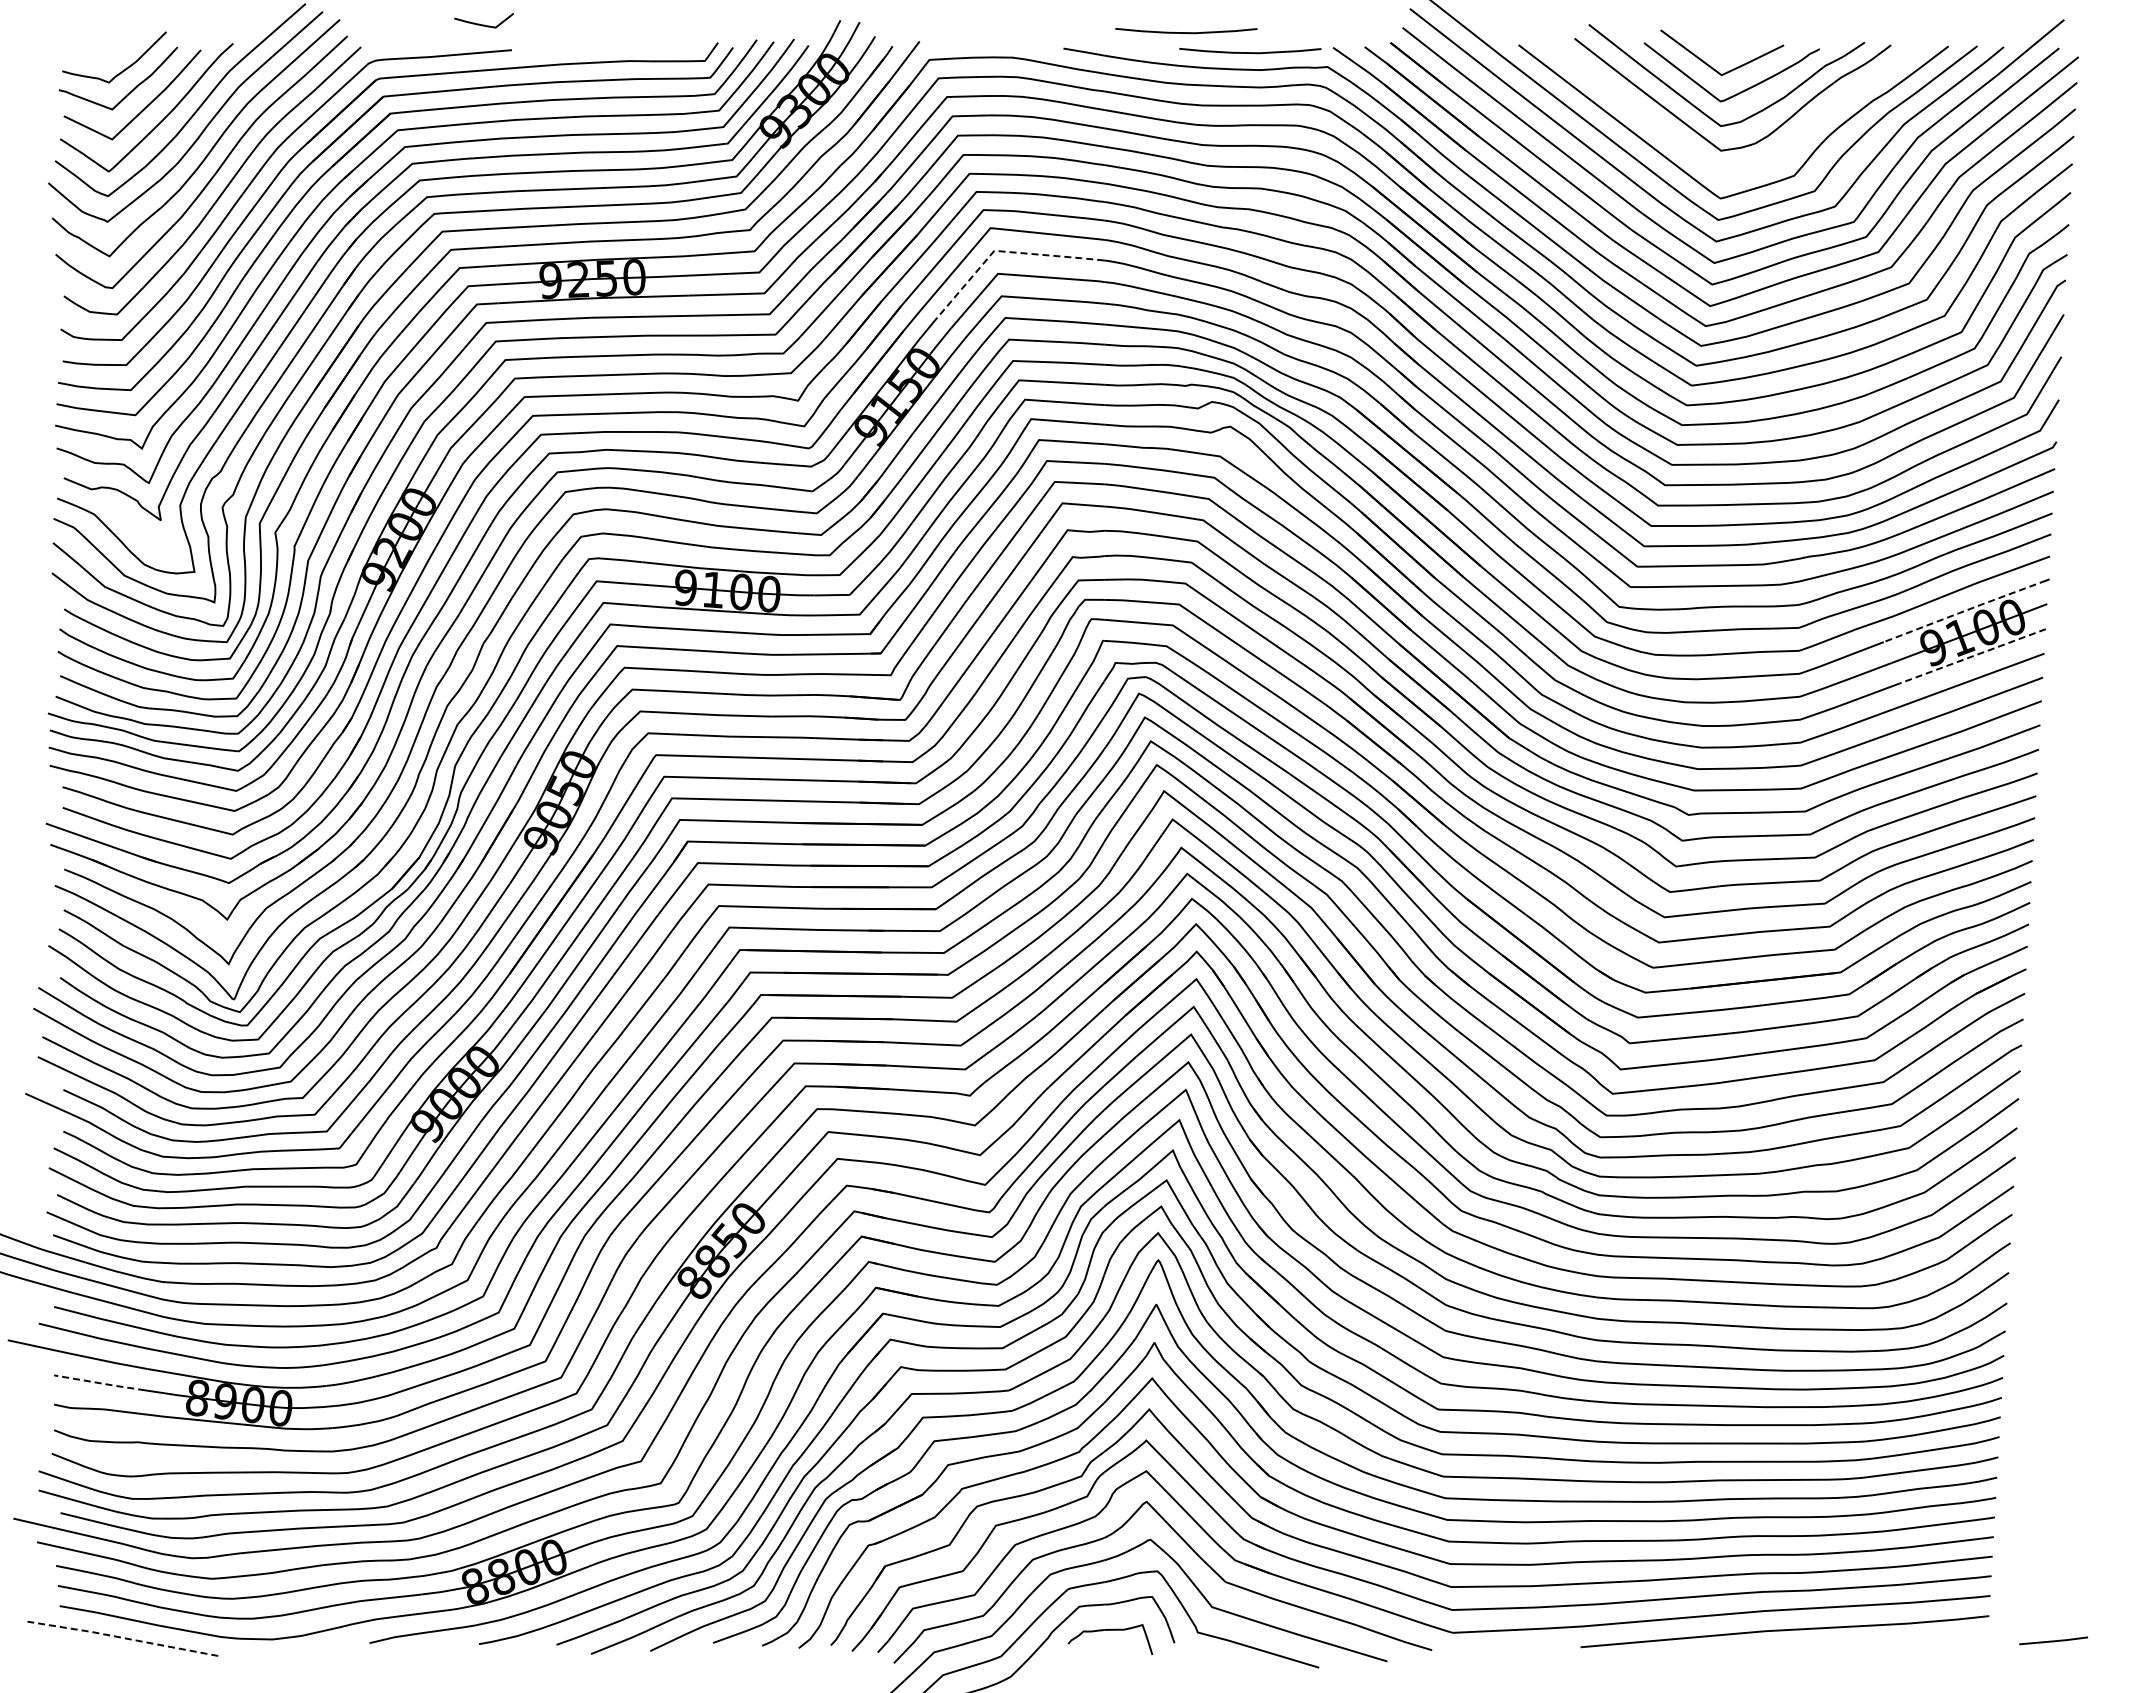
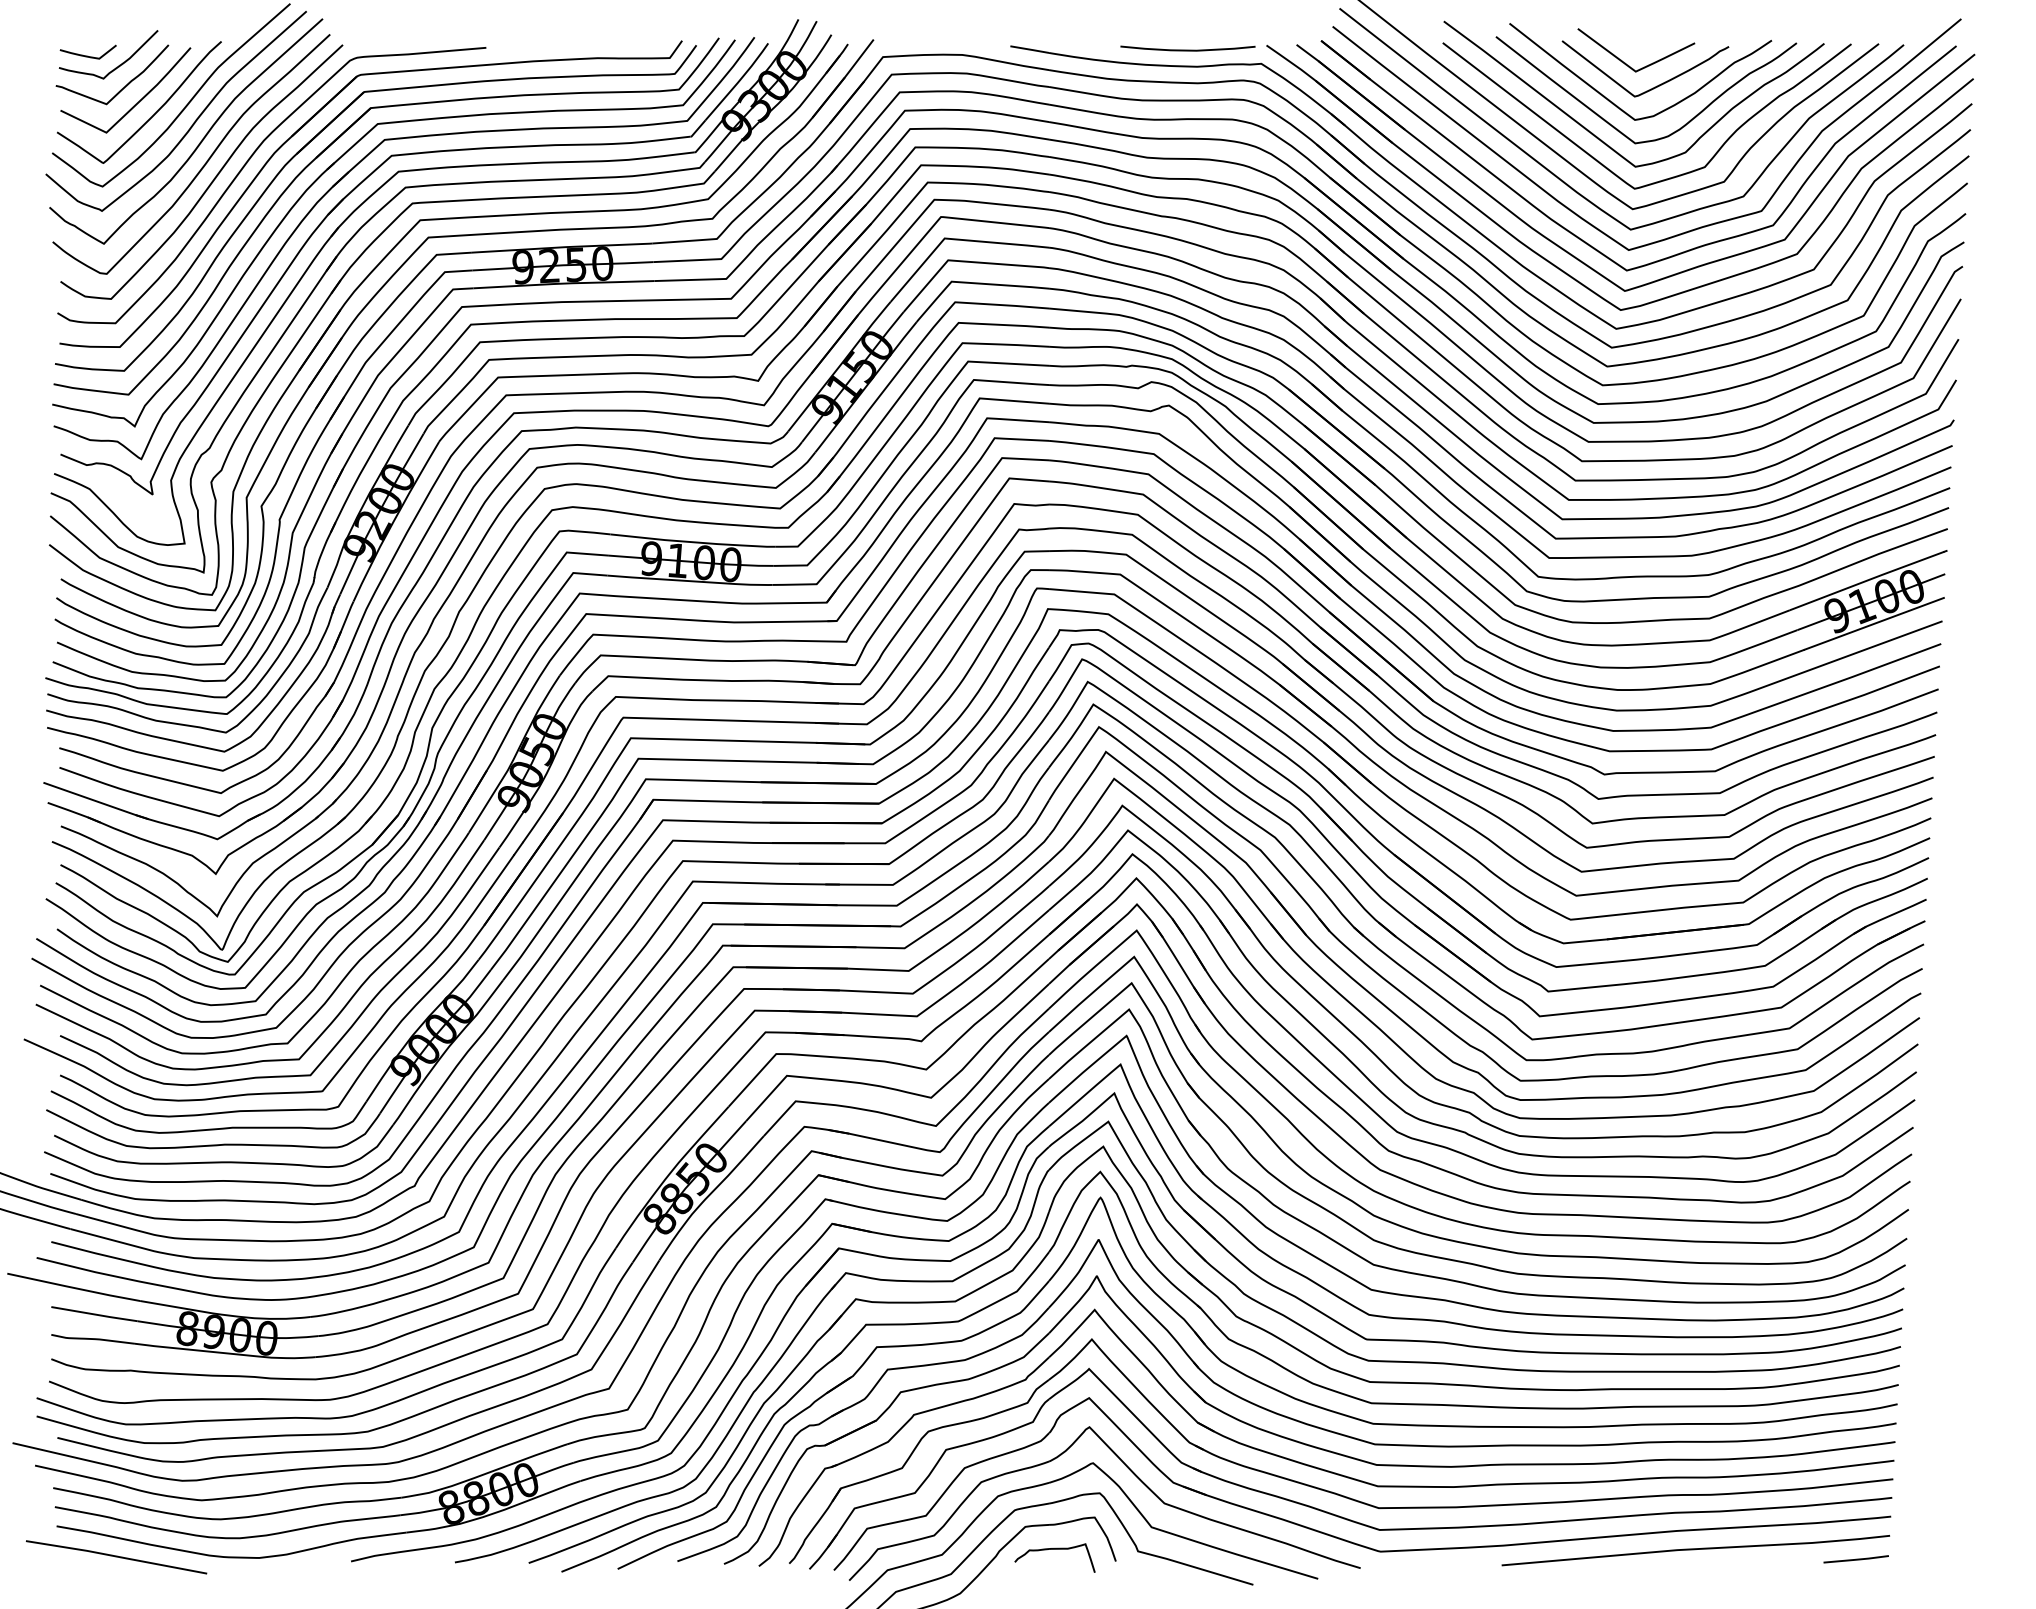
curve: (483, 24) -> (87, 55), moved
curve: (1186, 32) -> (1127, 31), removed
curve: (1685, 146) -> (1601, 139), added
line: (1005, 251) -> (955, 239), dashed -> solid
line: (1965, 610) -> (1867, 580), dashed -> solid
line: (1972, 656) -> (1874, 623), dashed -> solid
line: (100, 1383) -> (95, 1314), dashed -> solid
line: (122, 1637) -> (116, 1556), dashed -> solid
line: (2053, 1640) -> (1856, 1558), moved

